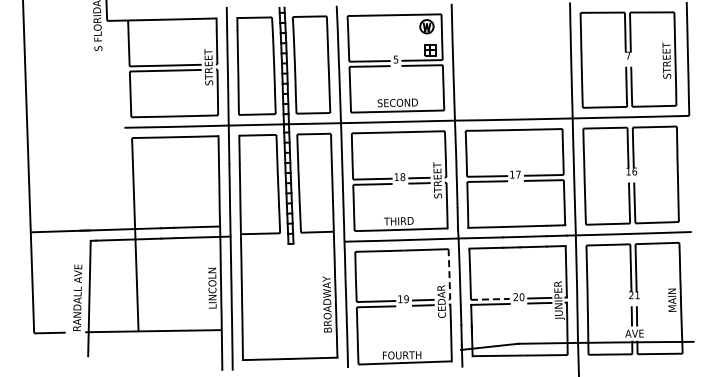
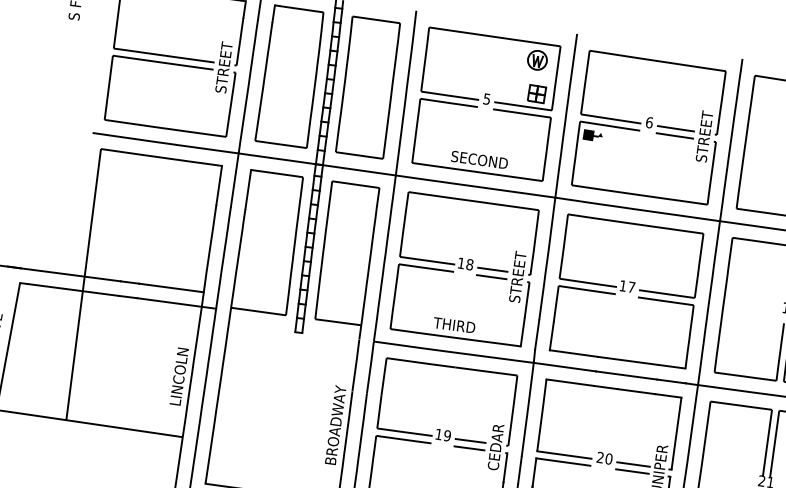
part: (511, 61) -> (647, 127), added
line: (449, 274) -> (512, 411), dashed -> solid
line: (490, 299) -> (564, 455), dashed -> solid

